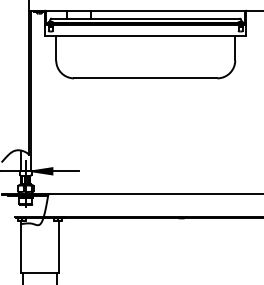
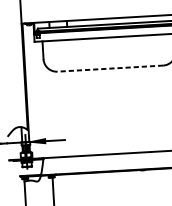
line: (145, 78) -> (110, 68), solid -> dashed

